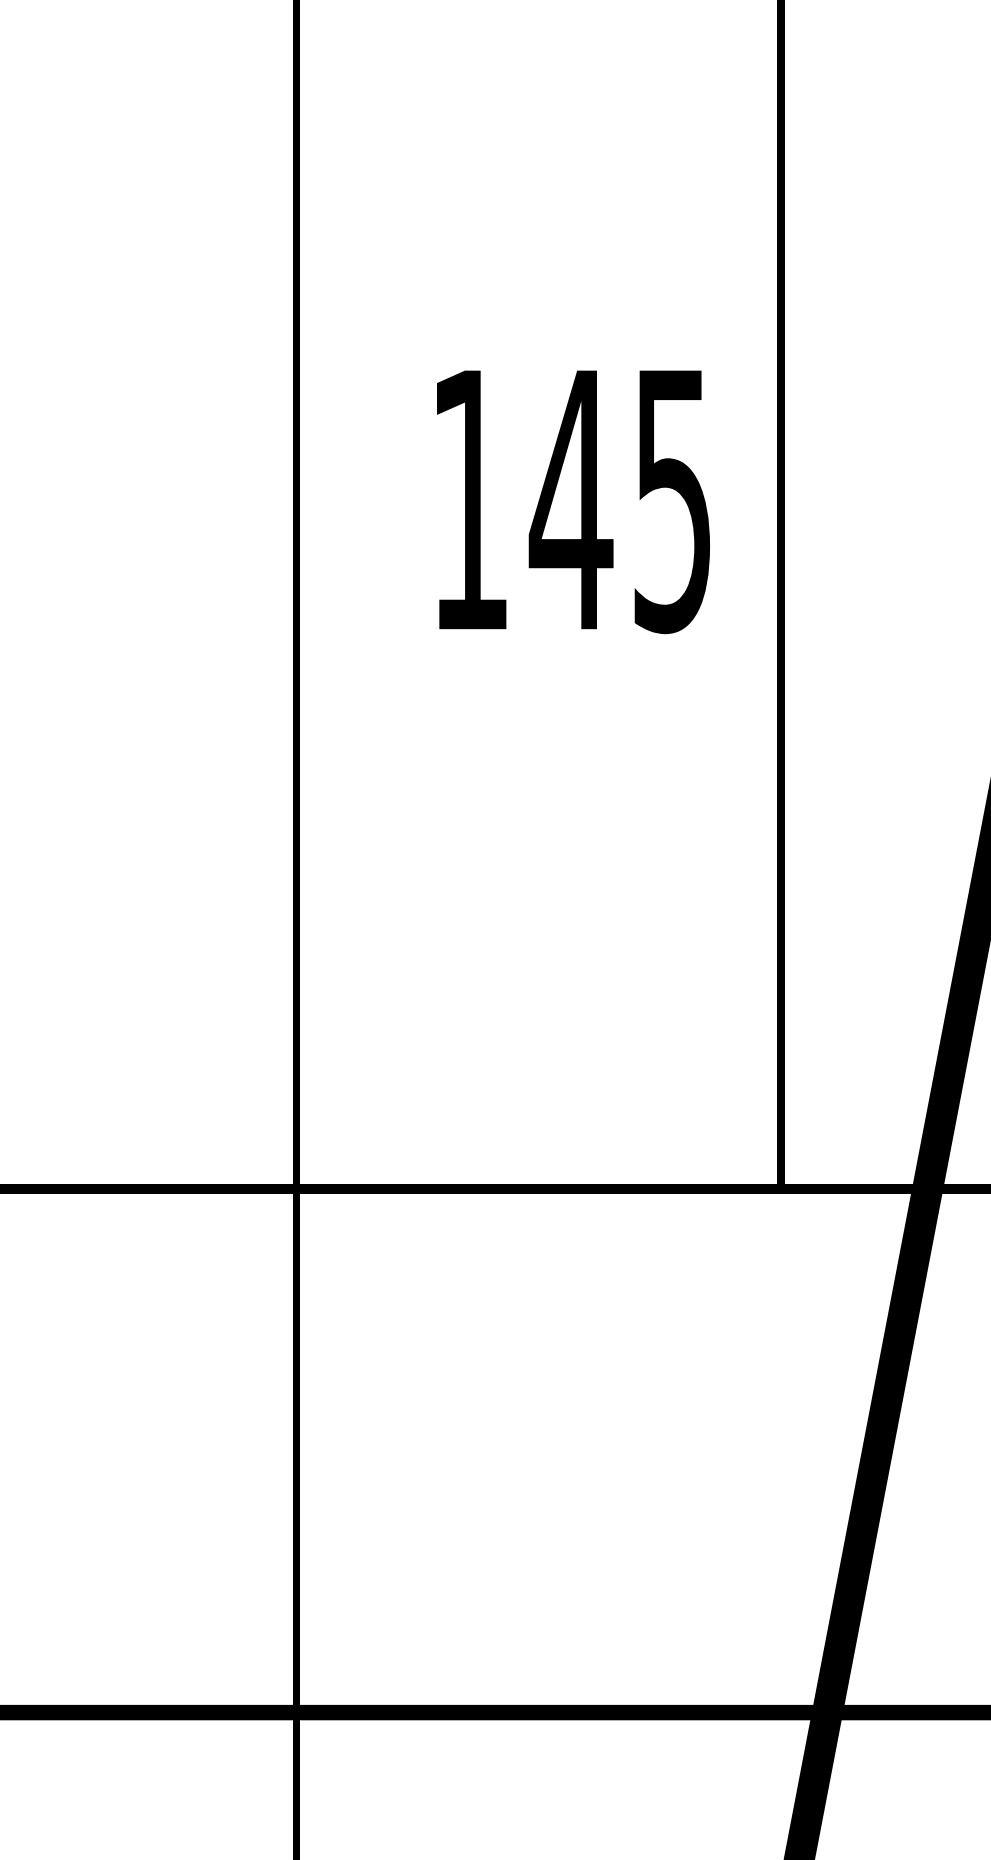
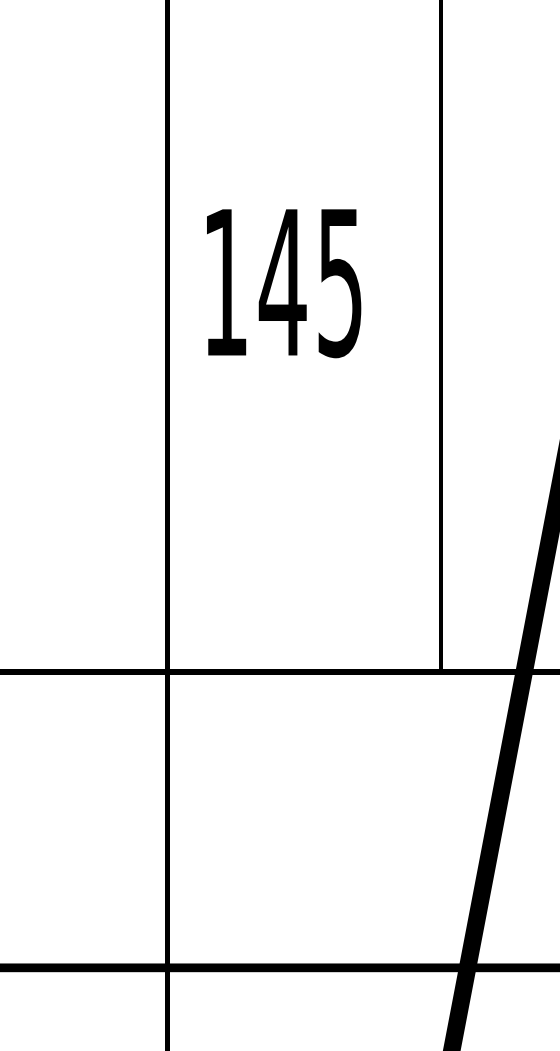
text: (574, 501) -> (284, 283), moved

